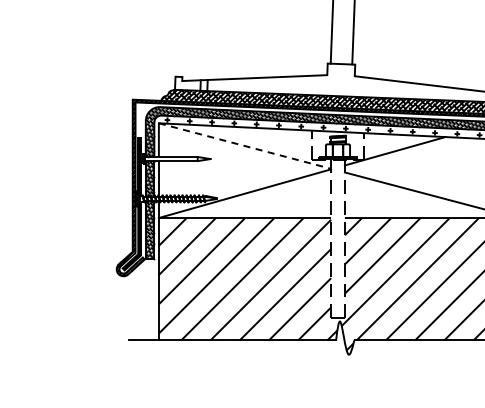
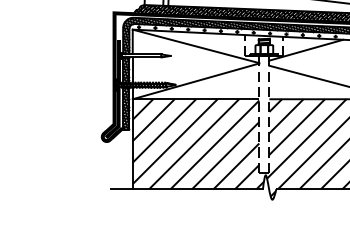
line: (245, 146) -> (196, 46), dashed -> solid

